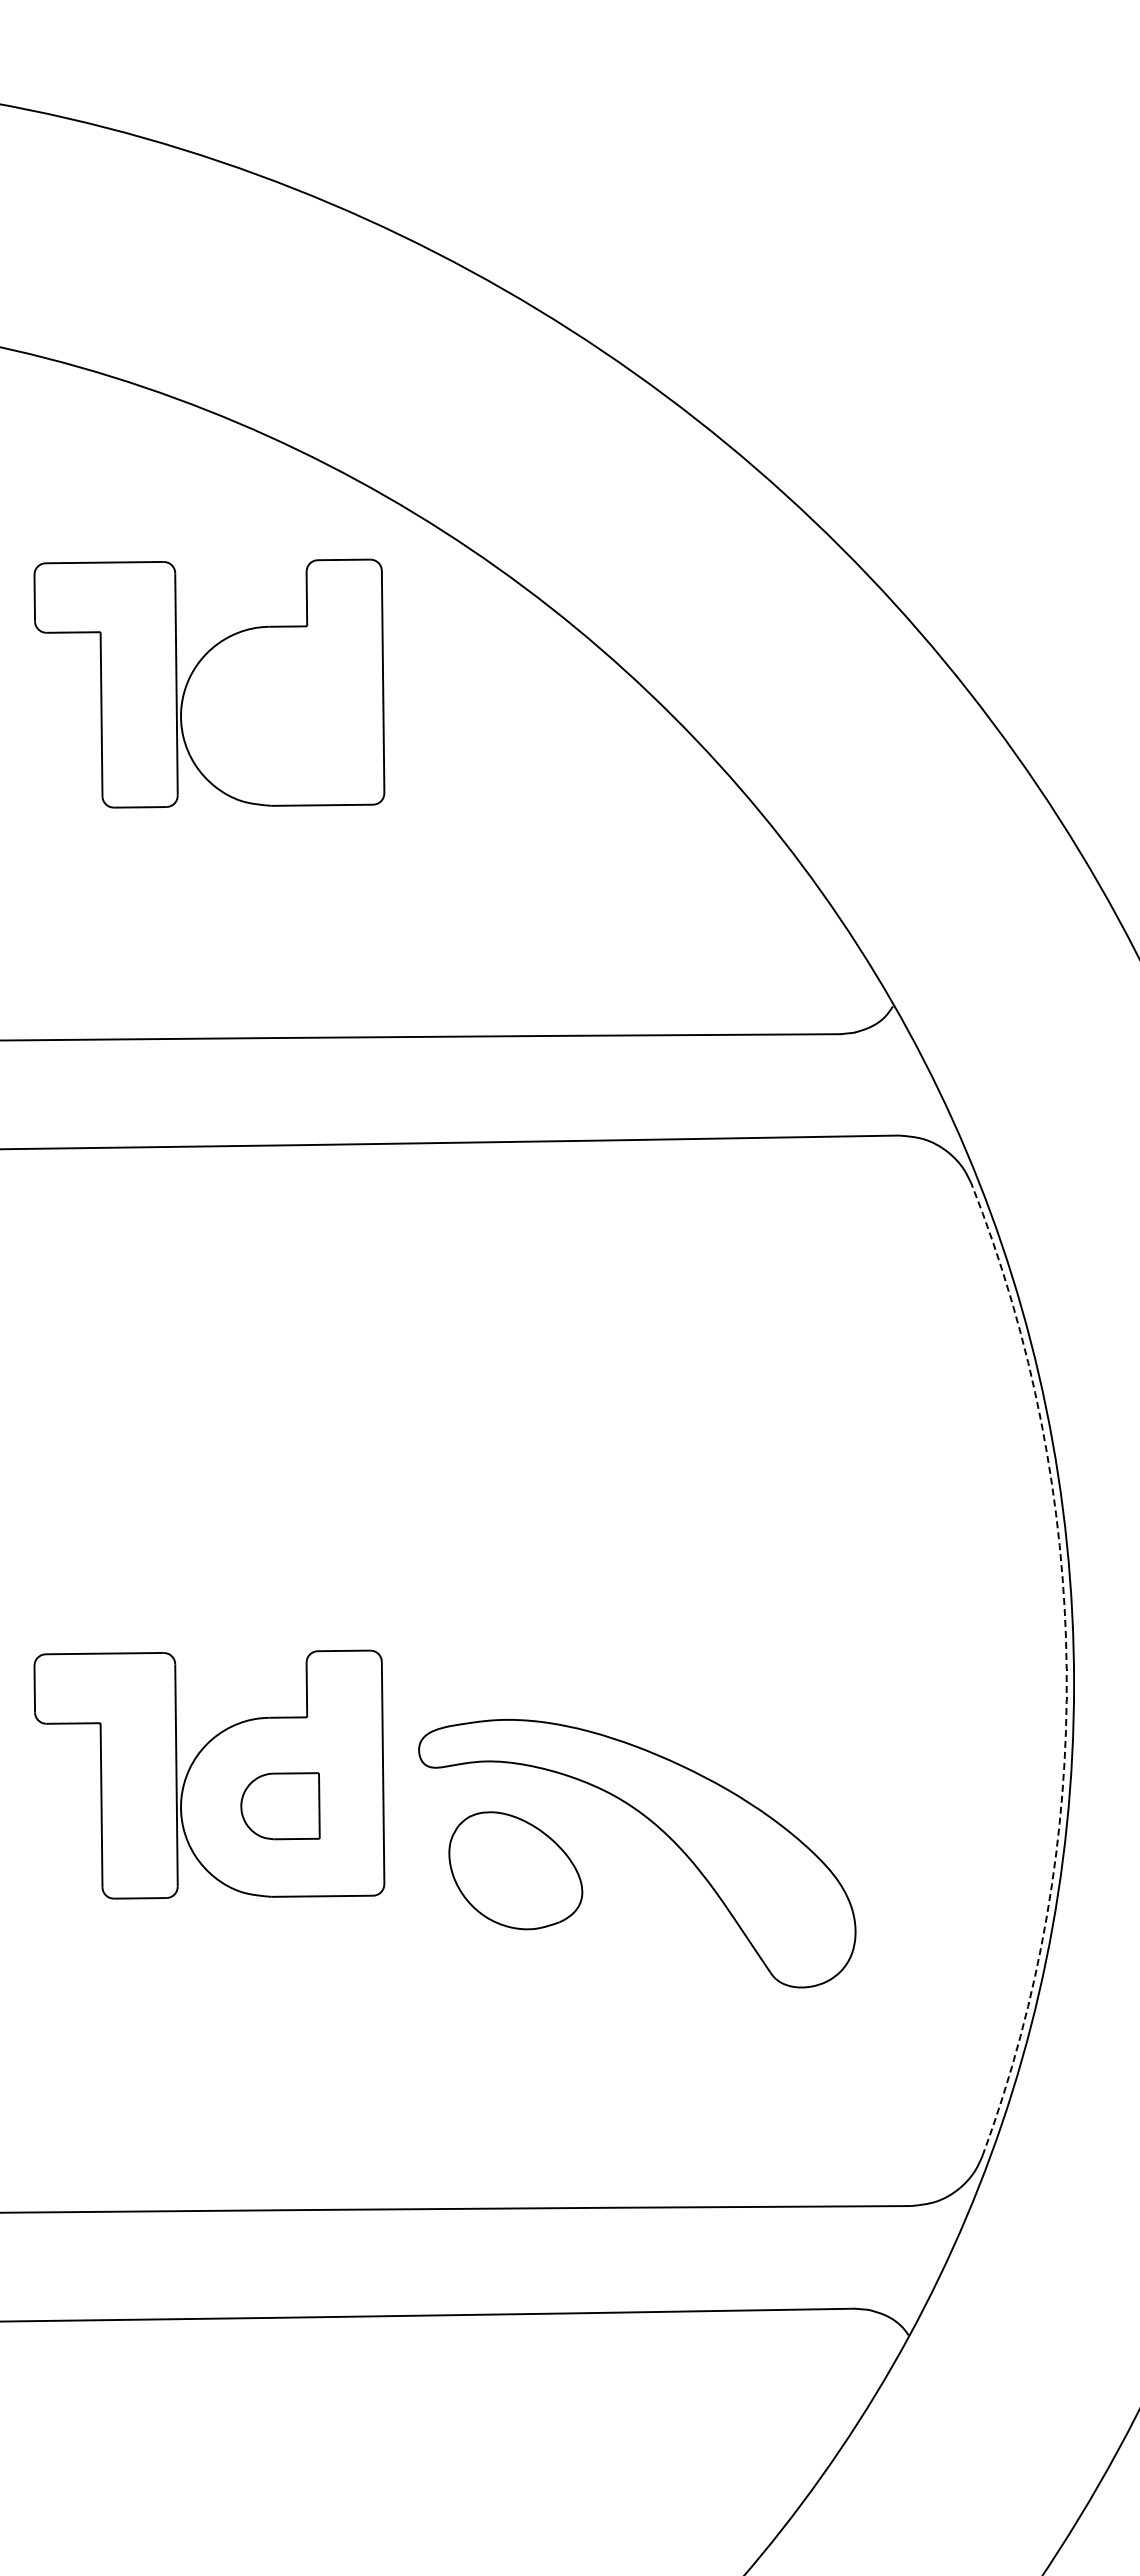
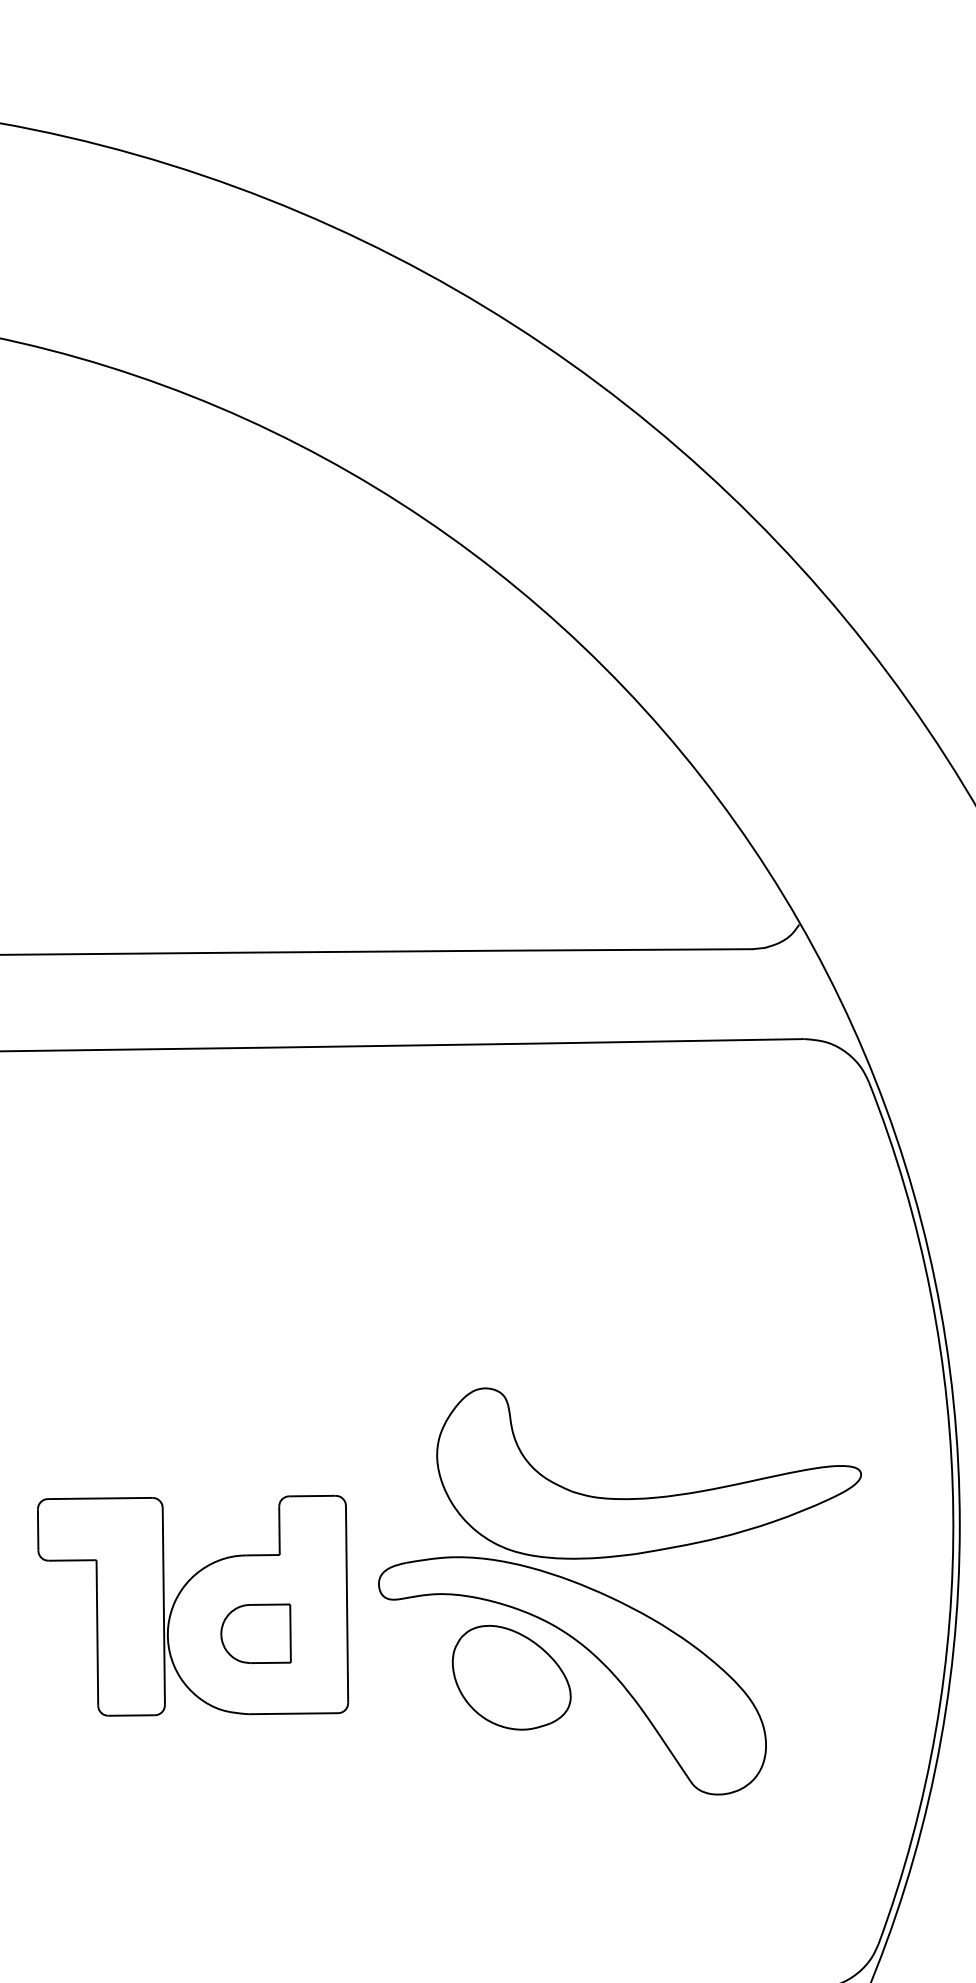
part: (209, 683) -> (193, 638), removed
part: (730, 1651) -> (655, 1496), added
arc: (1066, 1668) -> (953, 1511), dashed -> solid
part: (515, 1870) -> (511, 1677), moved

